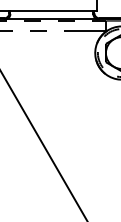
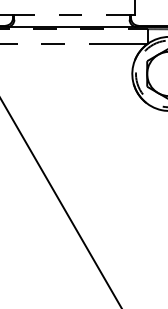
line: (52, 10) -> (72, 14), solid -> dashed

